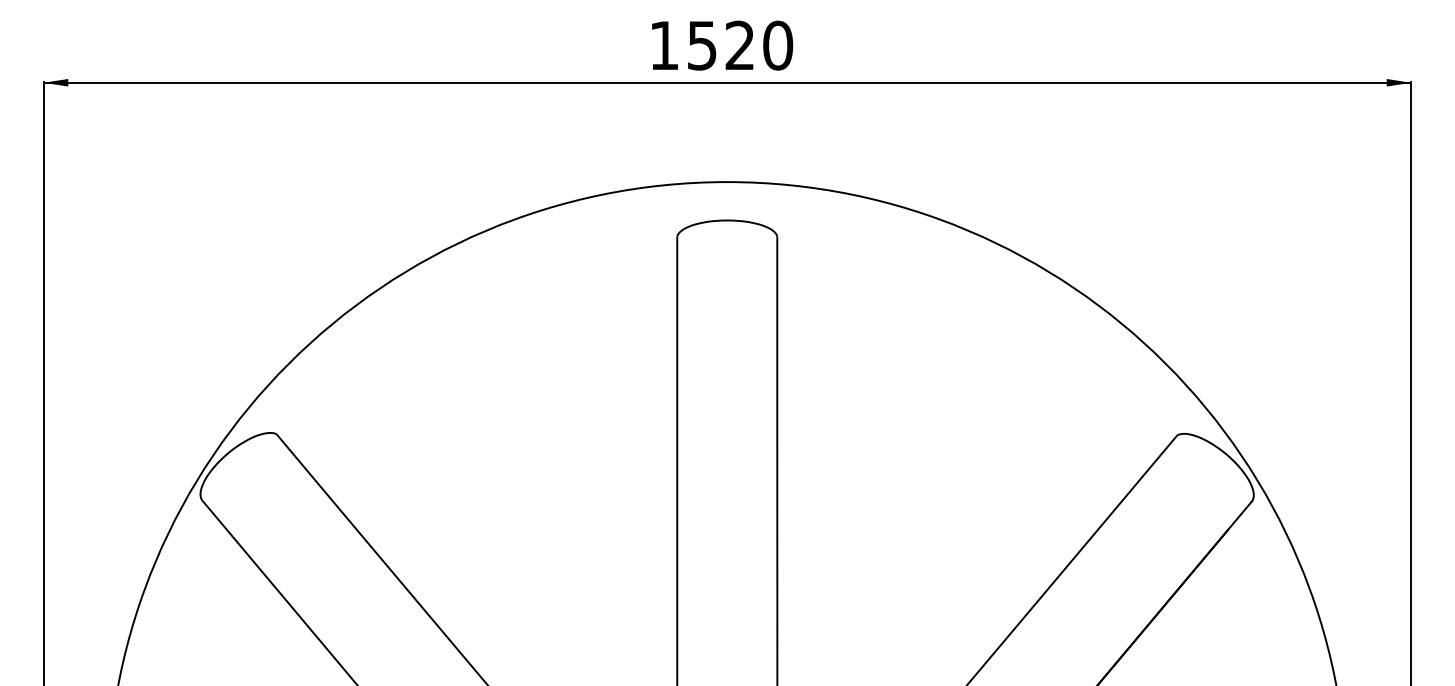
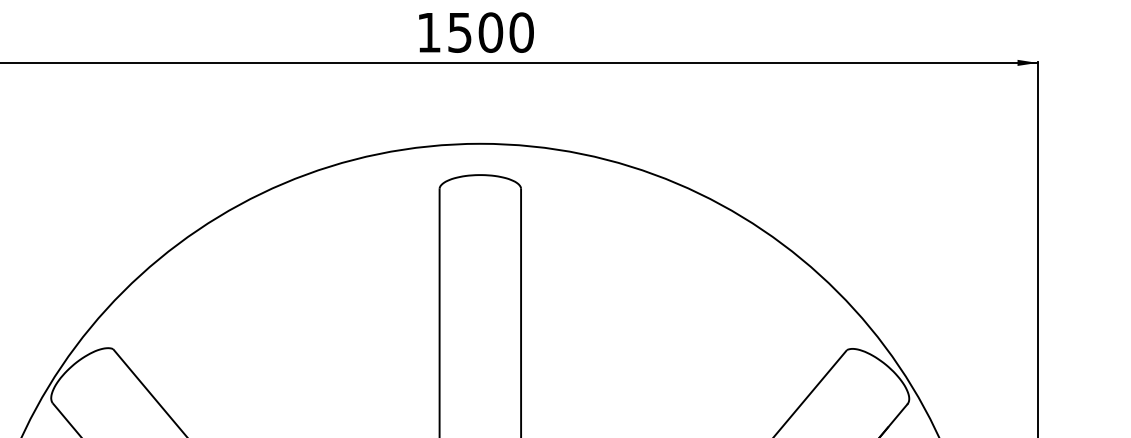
text: (740, 45) -> (491, 32), 1520 -> 1500

